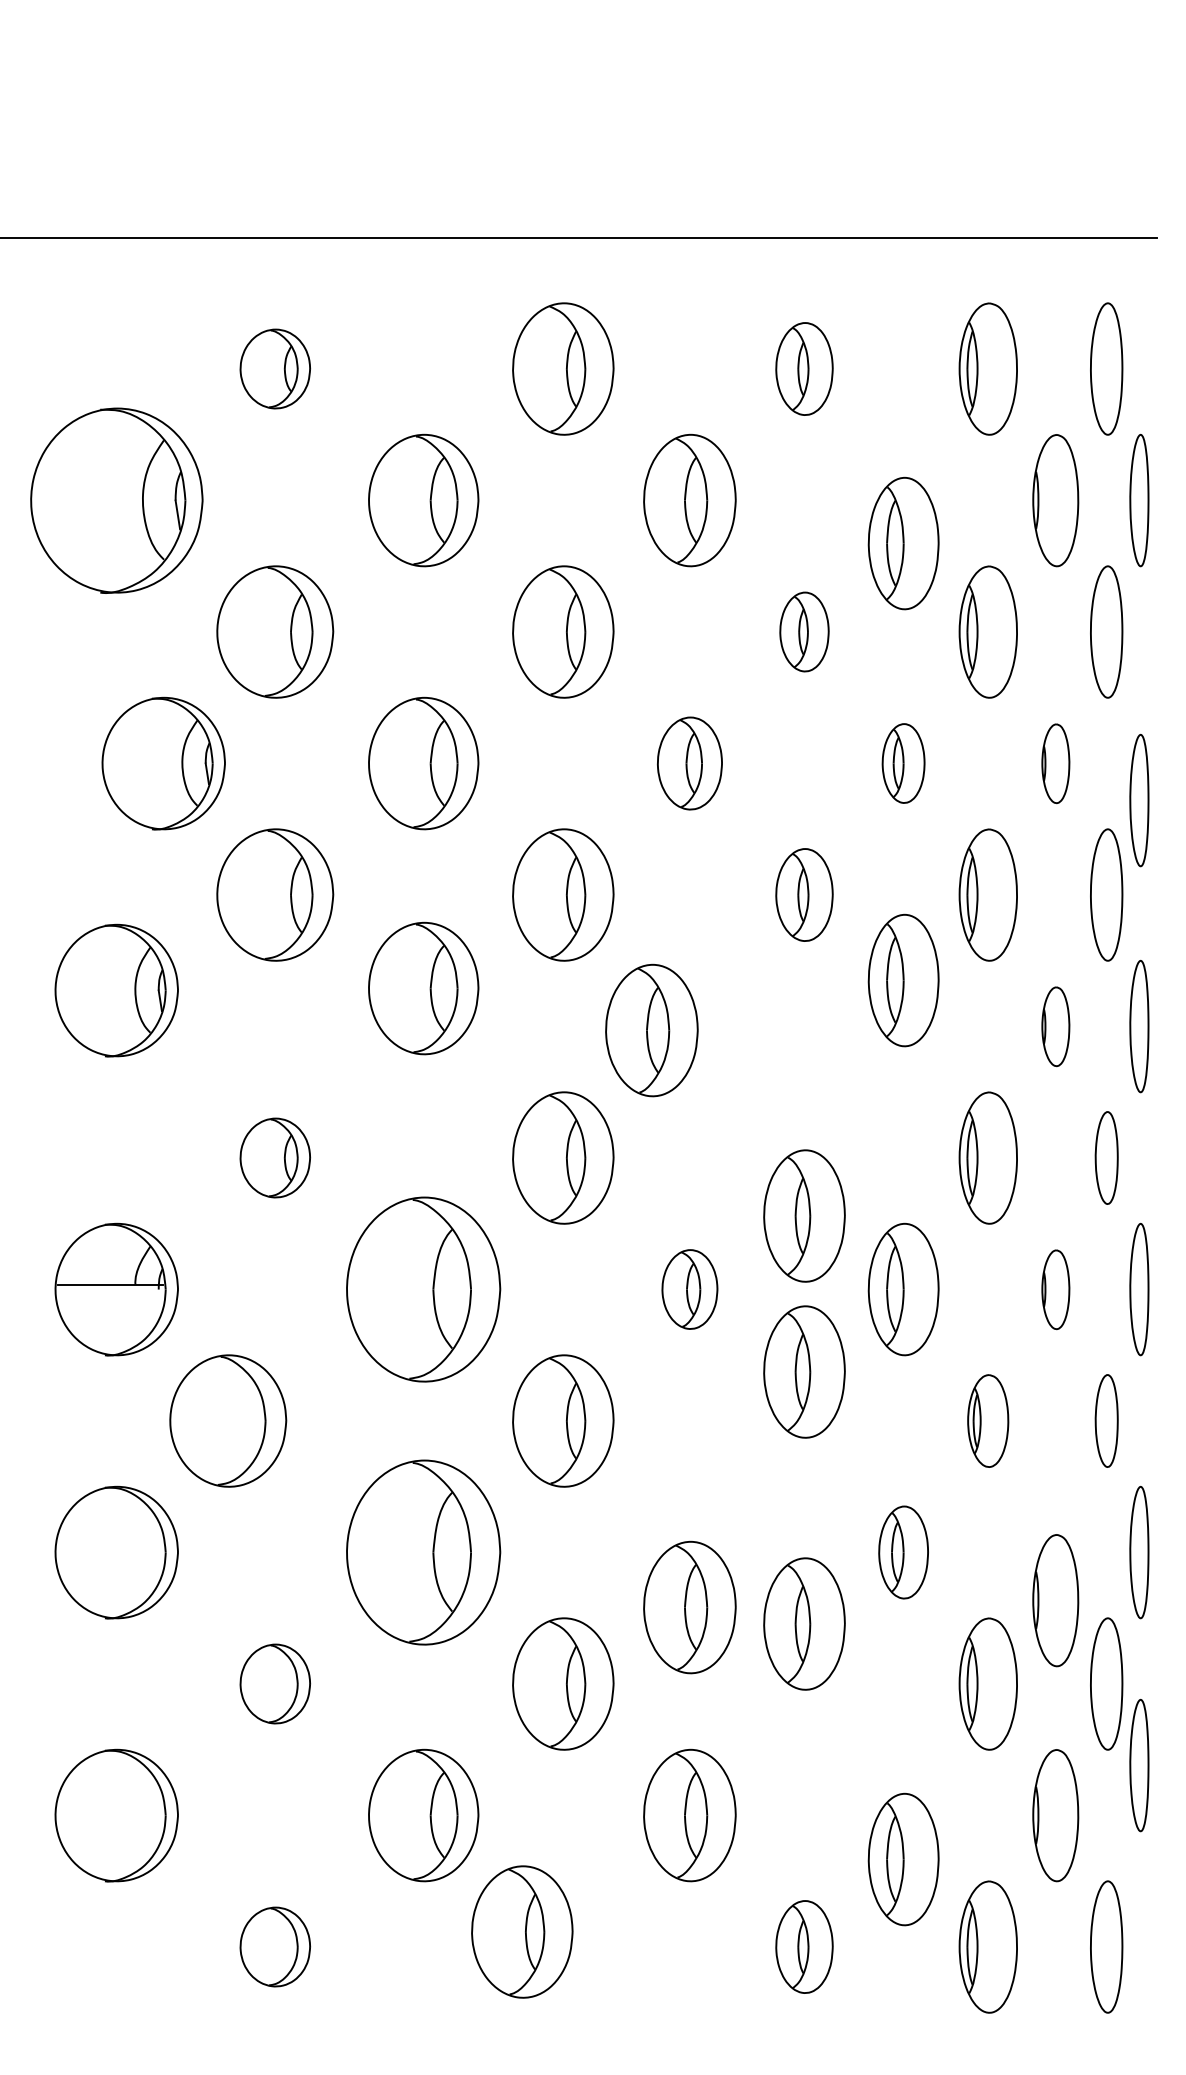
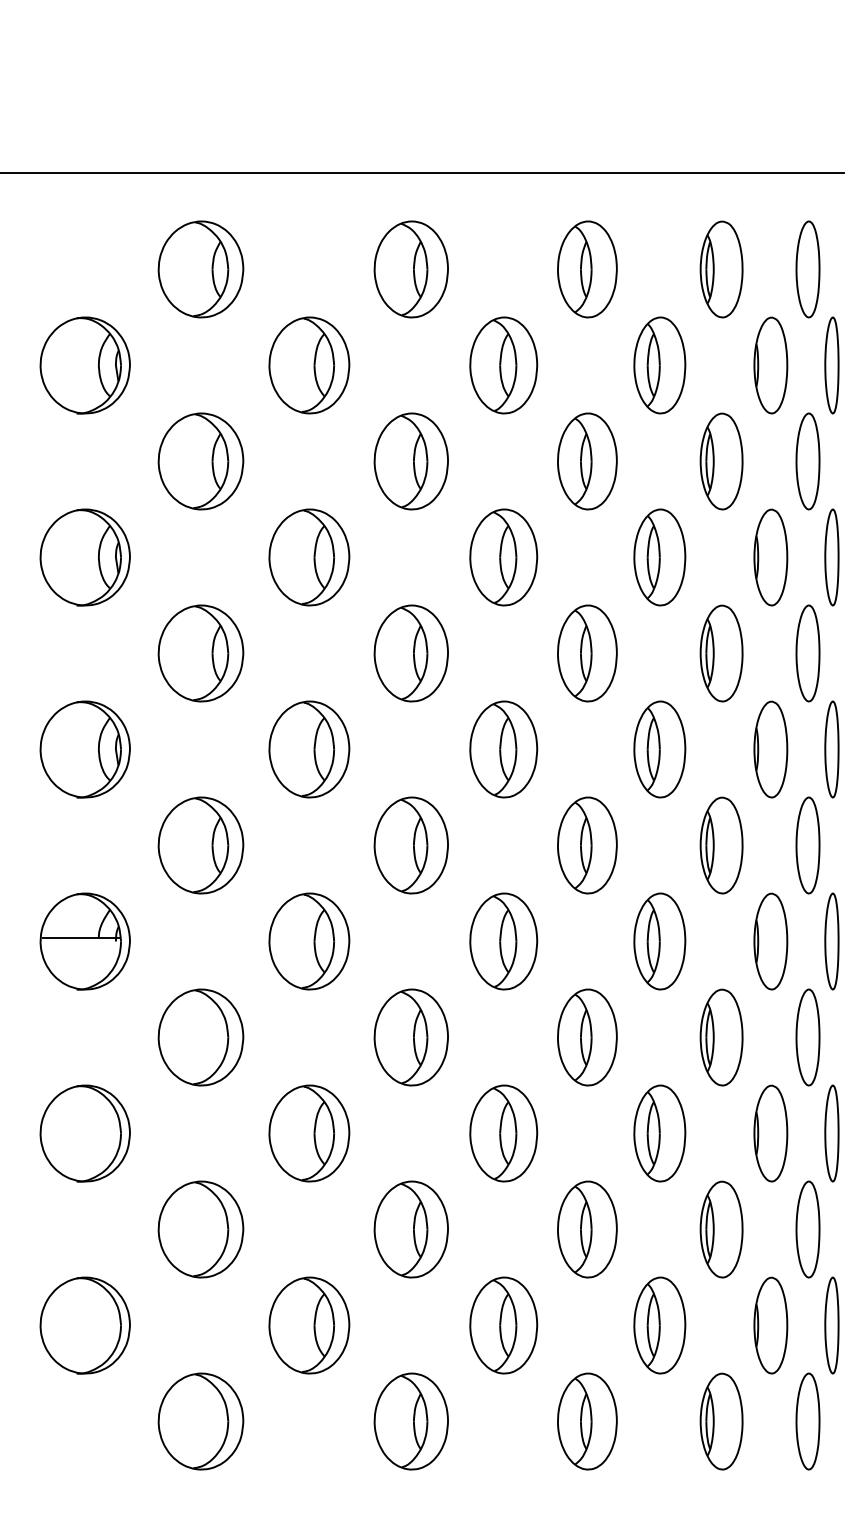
part: (275, 368) -> (201, 269), size x1.67
part: (804, 368) -> (587, 269), size x1.43
part: (116, 500) -> (85, 365), size x0.71
part: (903, 543) -> (659, 365), moved
part: (804, 631) -> (587, 461), size x1.67
part: (163, 763) -> (85, 557), moved
part: (689, 763) -> (503, 557), size x1.43
part: (903, 763) -> (659, 557), size x1.67
part: (1055, 763) -> (770, 557), size x1.67
part: (1139, 800) -> (831, 557), moved
part: (804, 894) -> (587, 653), size x1.43
part: (903, 980) -> (659, 749), moved
part: (423, 988) -> (309, 749), moved
part: (116, 990) -> (85, 749), moved
part: (1055, 1026) -> (770, 749), size x1.67
part: (651, 1030) -> (503, 749), moved
part: (275, 1157) -> (201, 845), size x1.67
part: (1106, 1157) -> (807, 845), size x1.43
part: (804, 1215) -> (587, 845), moved
part: (423, 1289) -> (309, 941), size x0.71
part: (689, 1289) -> (503, 941), size x1.67
part: (1055, 1289) -> (770, 941), size x1.67
part: (804, 1371) -> (587, 1037), moved
part: (228, 1420) -> (201, 1037), moved
part: (987, 1420) -> (721, 1037), size x1.43
part: (1106, 1420) -> (807, 1037), size x1.43
part: (423, 1552) -> (309, 1133), size x0.71
part: (903, 1552) -> (659, 1133), size x1.43
part: (1055, 1600) -> (770, 1133), moved
part: (689, 1607) -> (503, 1133), moved
part: (804, 1623) -> (587, 1229), moved
part: (275, 1683) -> (201, 1229), size x1.67
part: (1139, 1765) -> (831, 1325), moved
part: (903, 1859) -> (659, 1325), moved
part: (522, 1931) -> (411, 1421), moved
part: (275, 1946) -> (201, 1421), size x1.67
part: (804, 1946) -> (587, 1421), size x1.43

